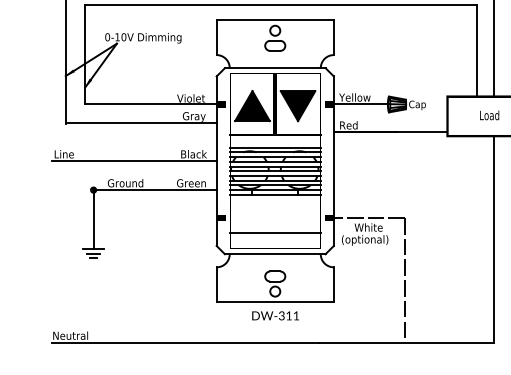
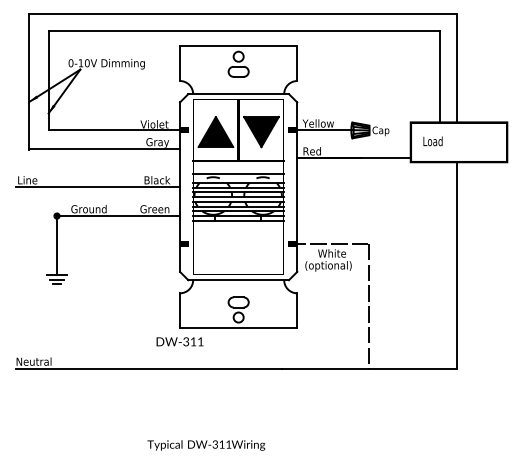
text: (489, 115) -> (432, 141), moved
line: (275, 152) -> (238, 178), removed
line: (275, 233) -> (238, 259), removed
text: (275, 315) -> (179, 341), moved

